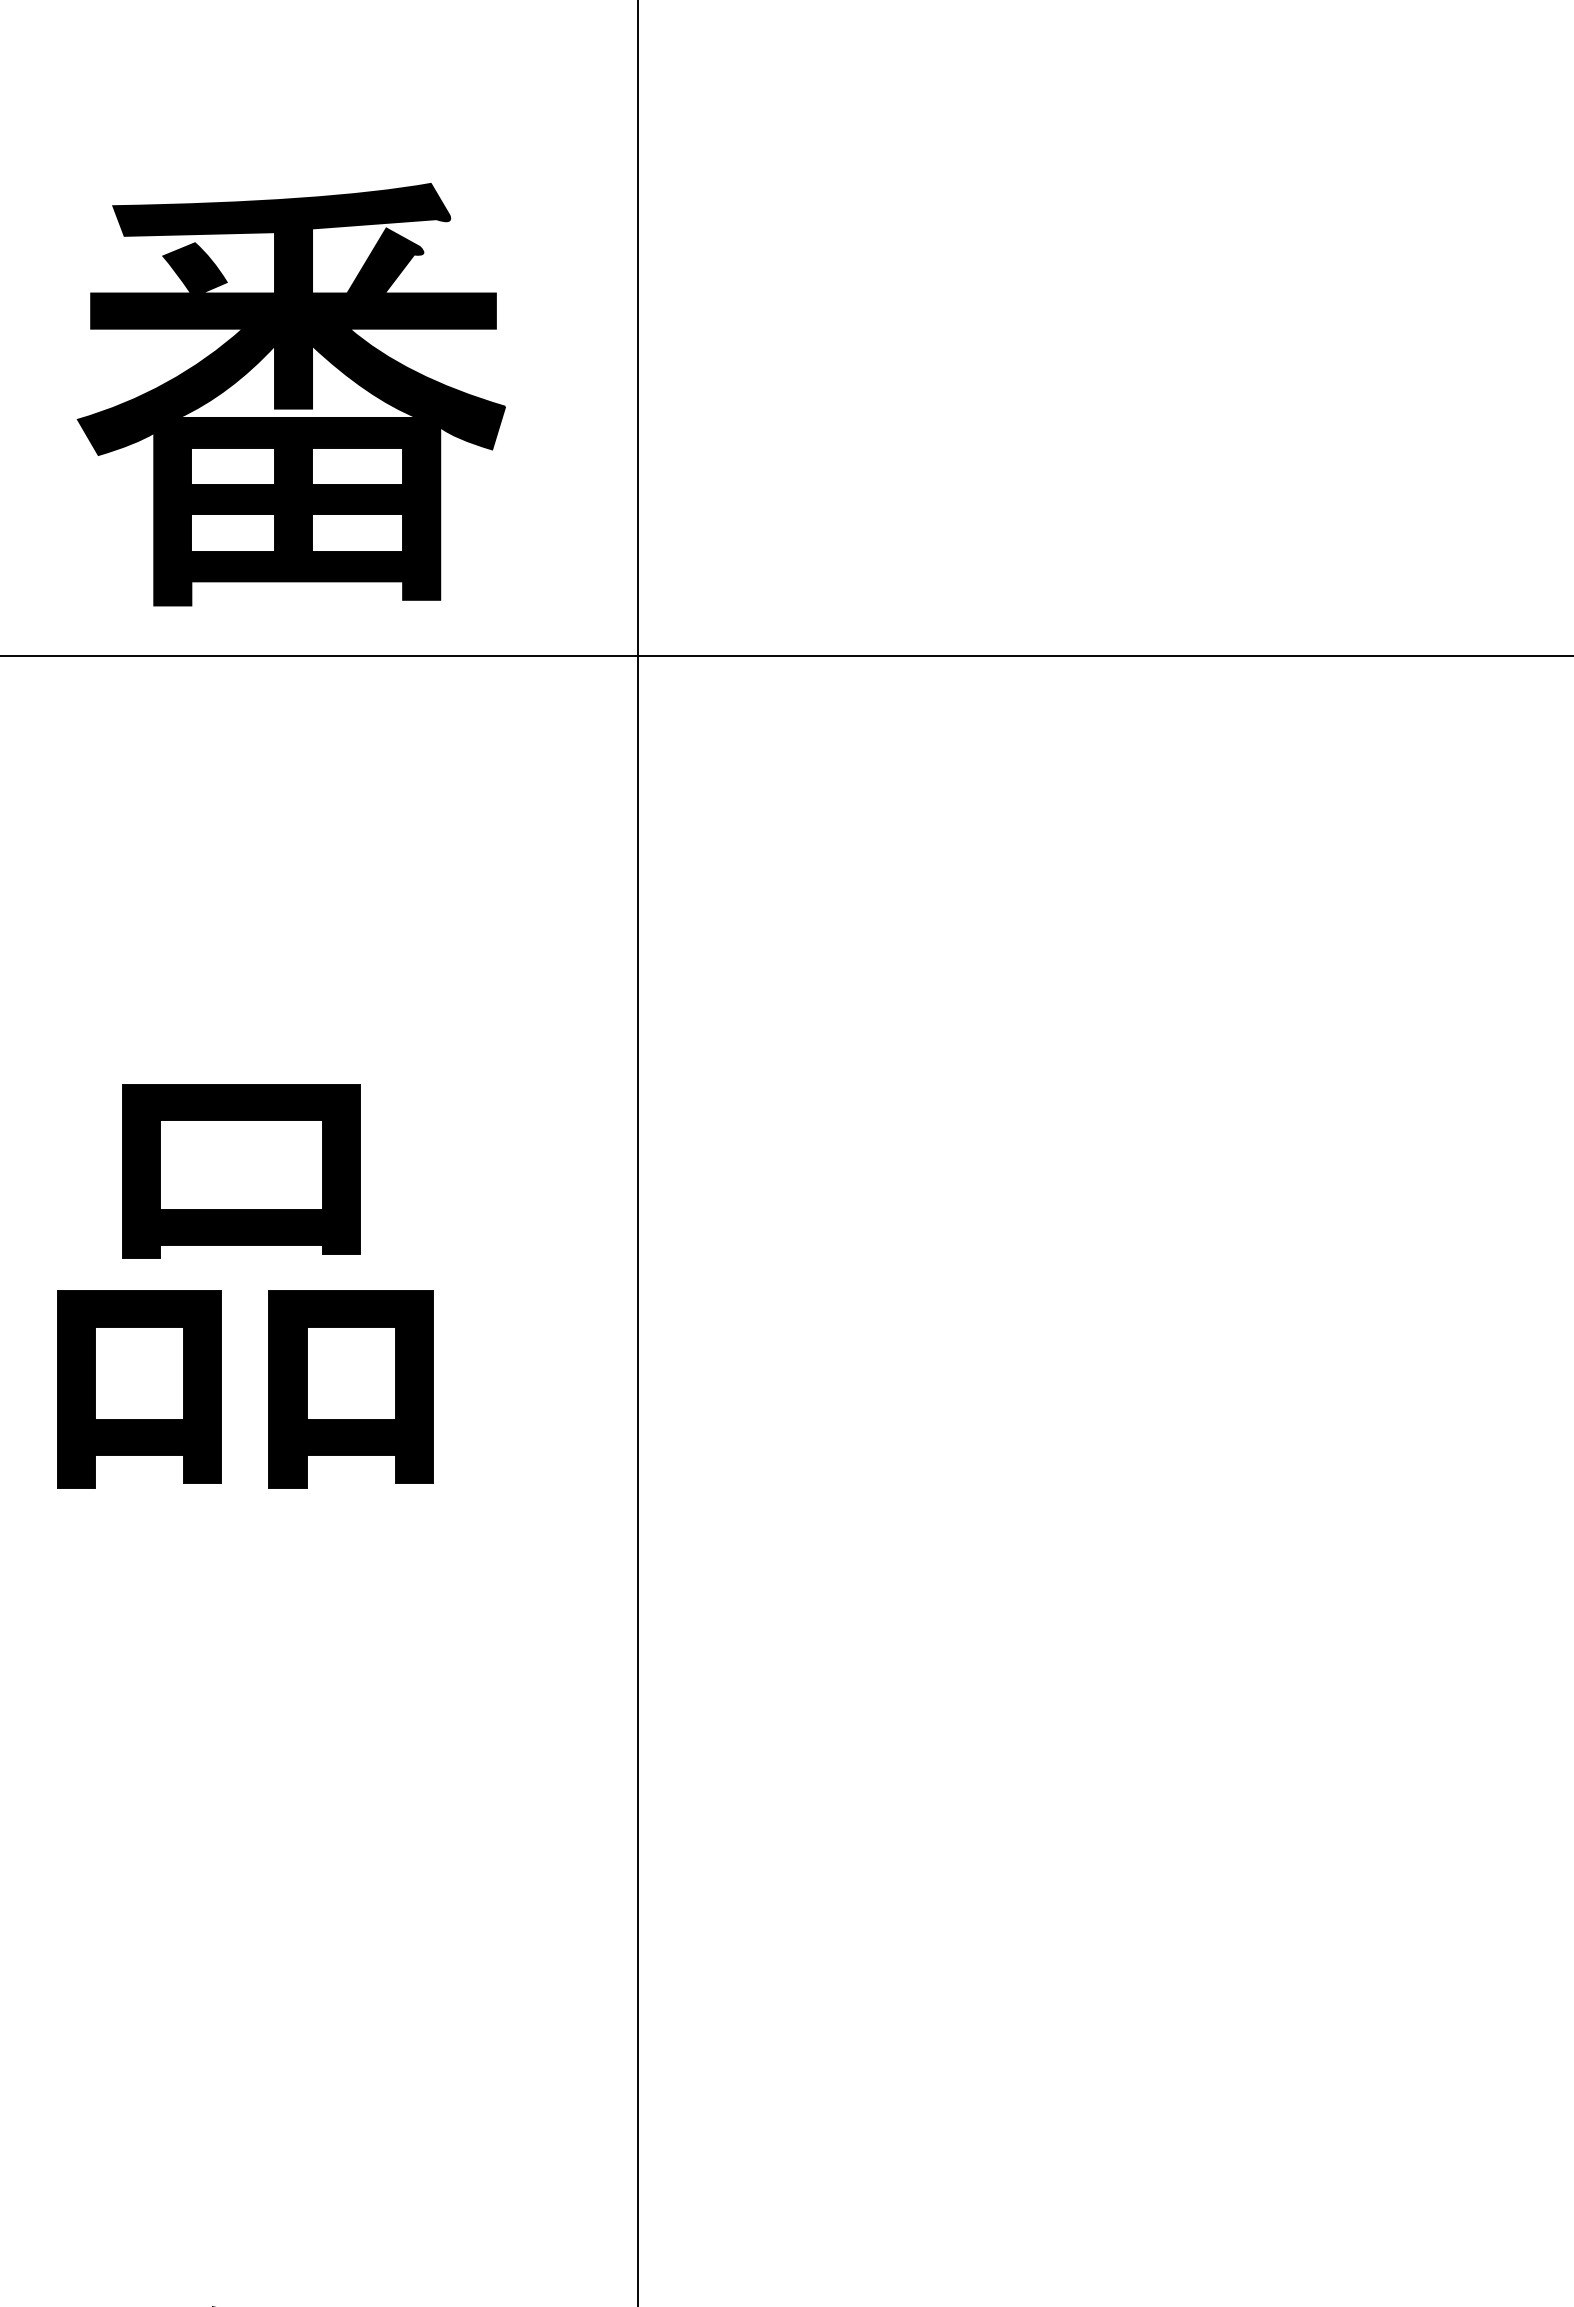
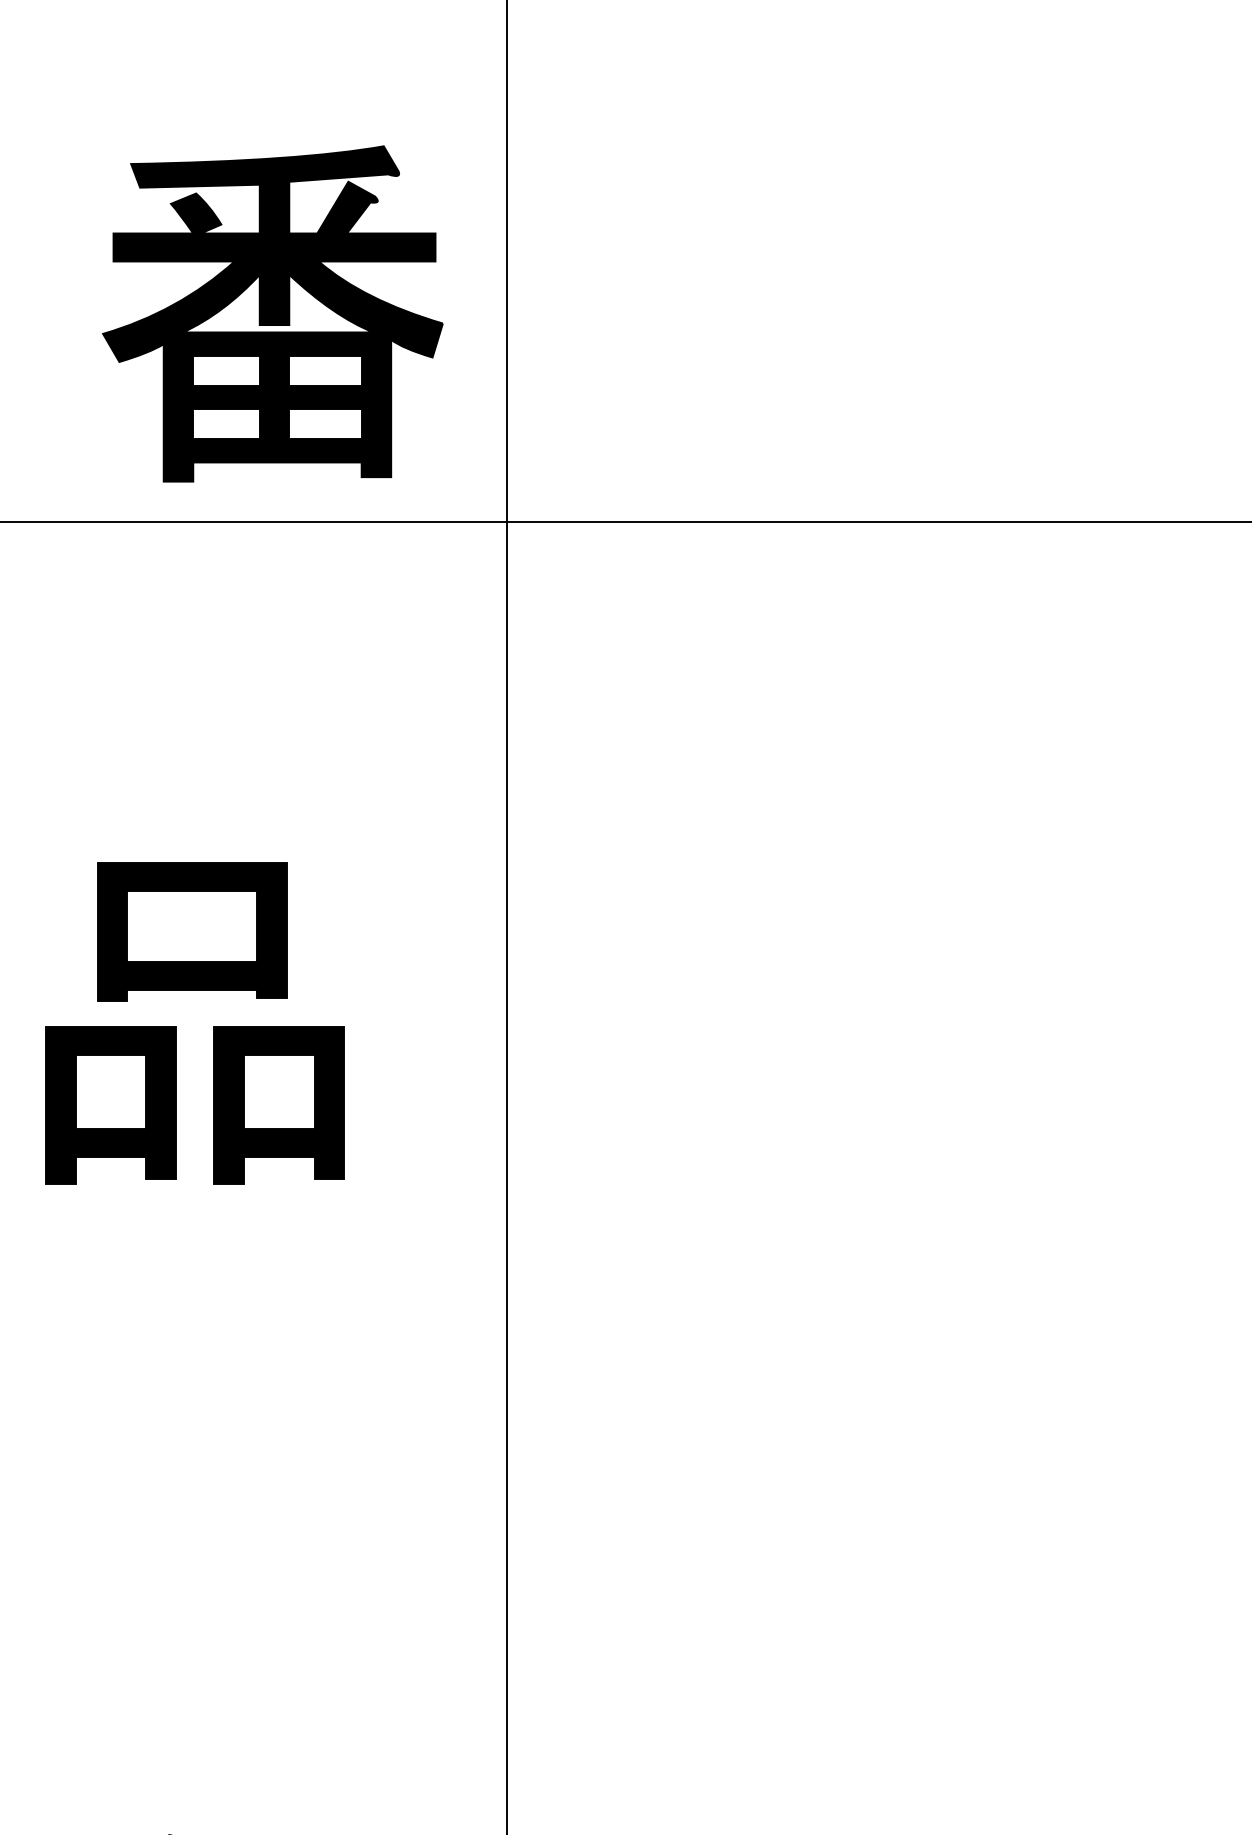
part: (290, 394) -> (272, 313), moved

